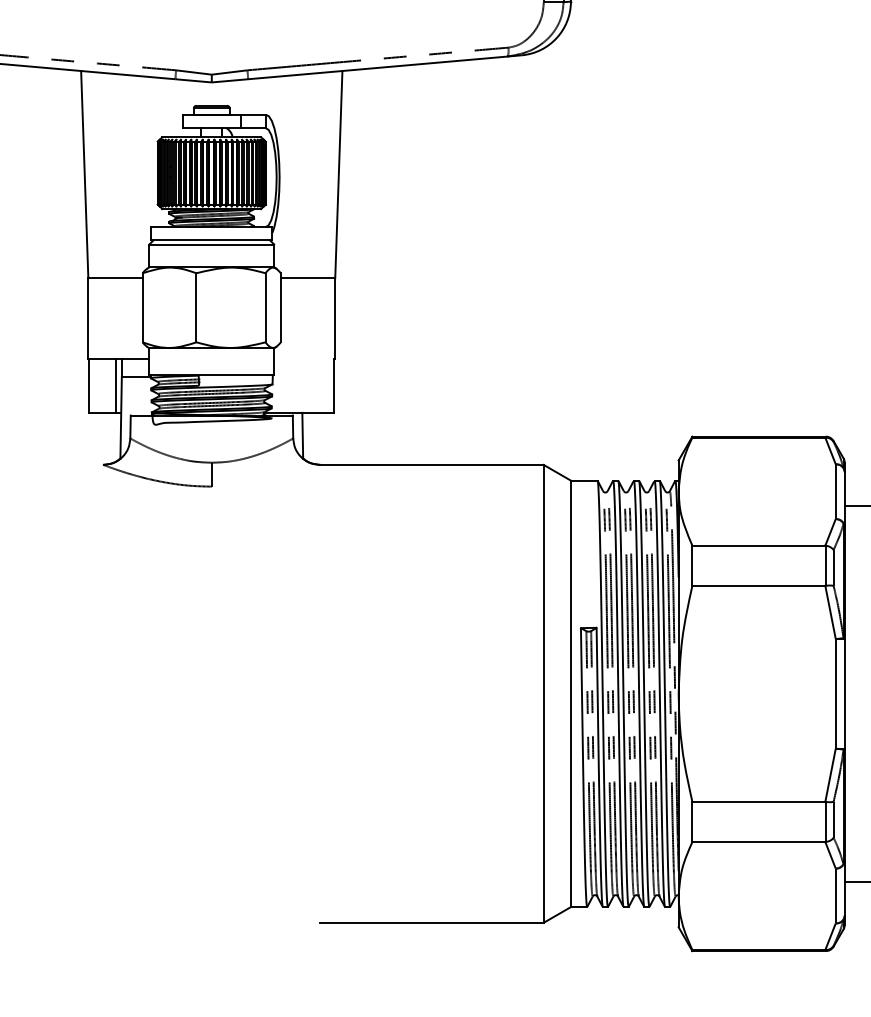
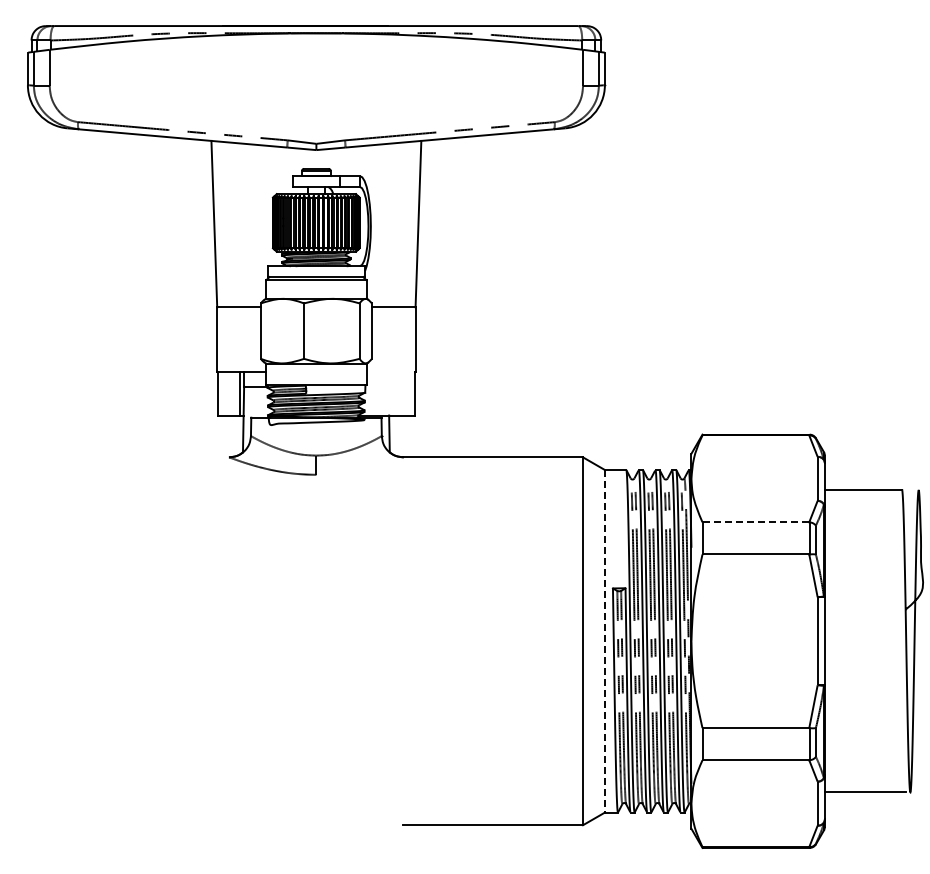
line: (759, 545) -> (756, 522), solid -> dashed
line: (570, 694) -> (604, 641), solid -> dashed

